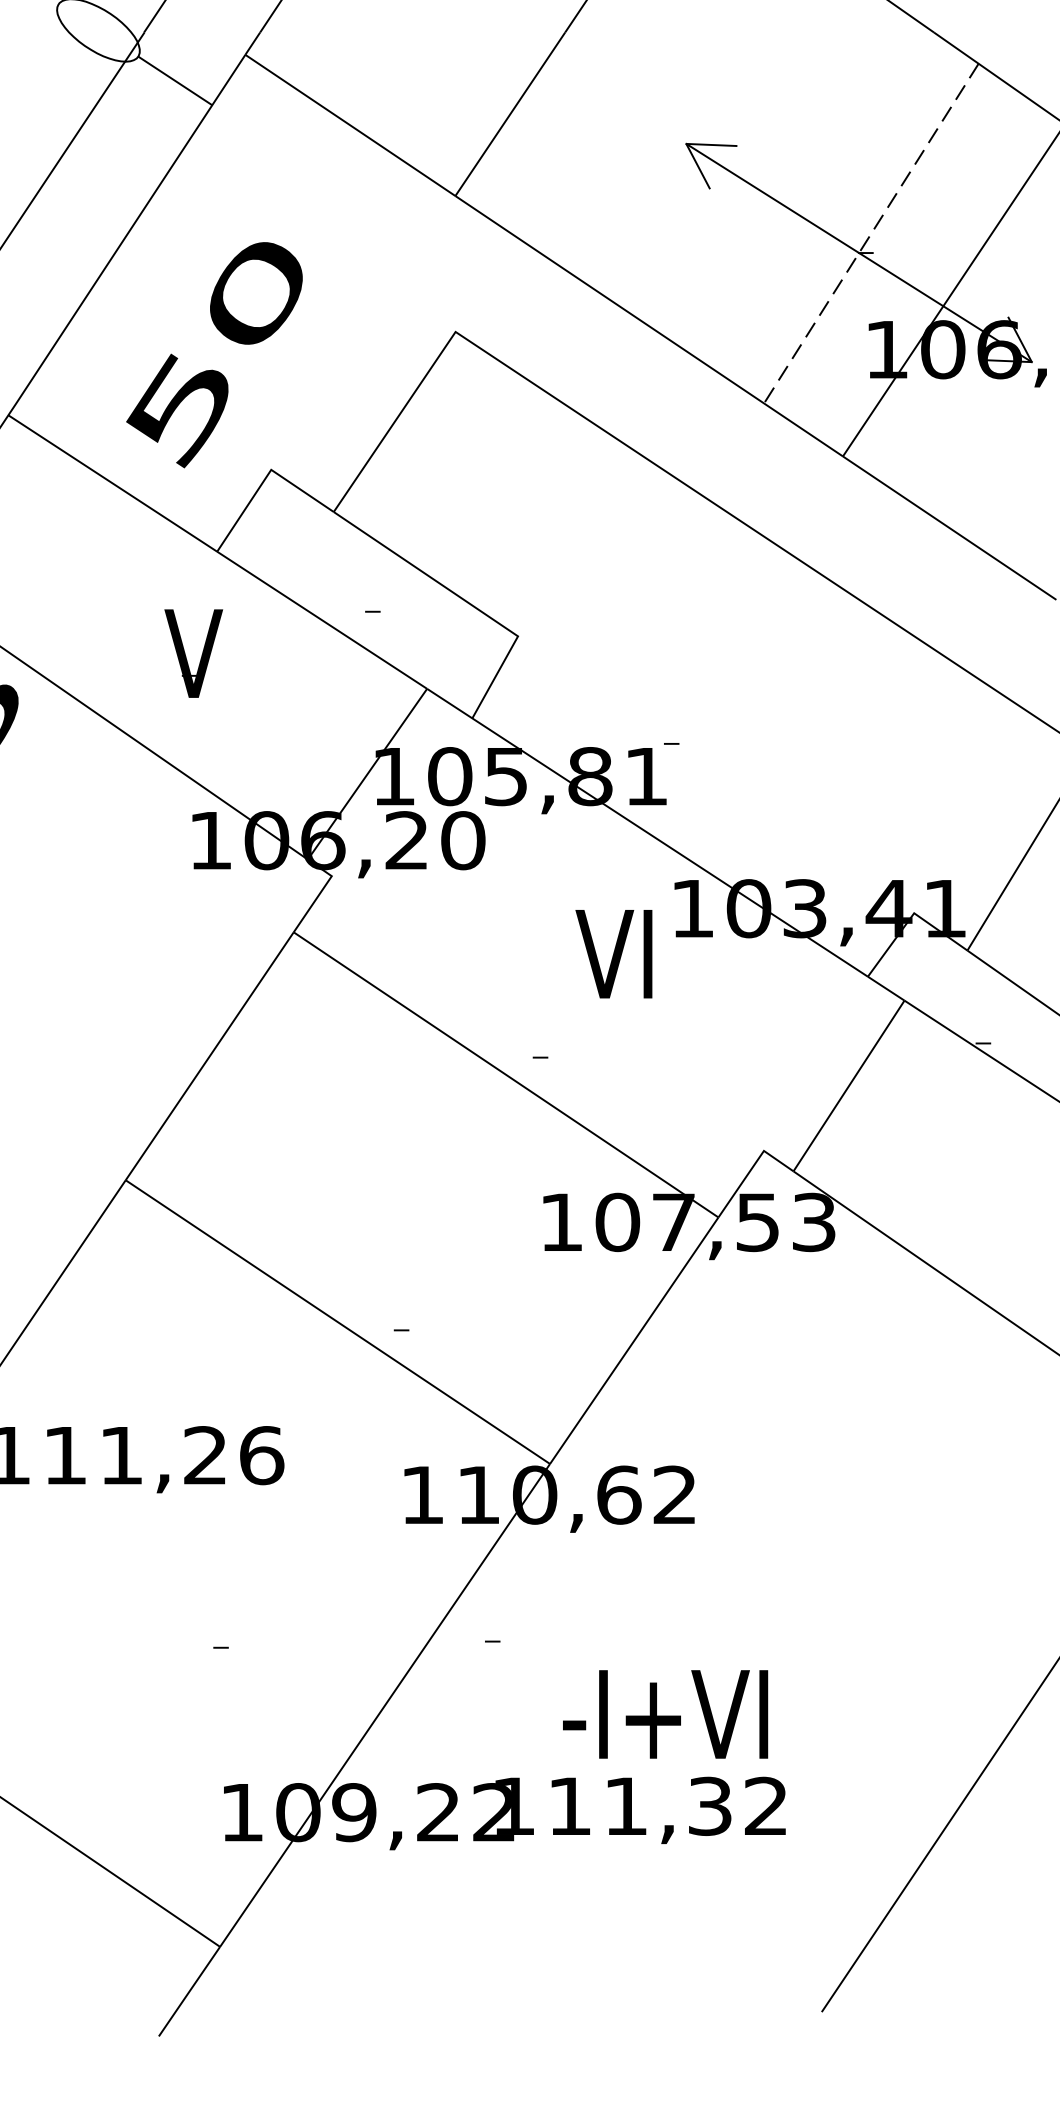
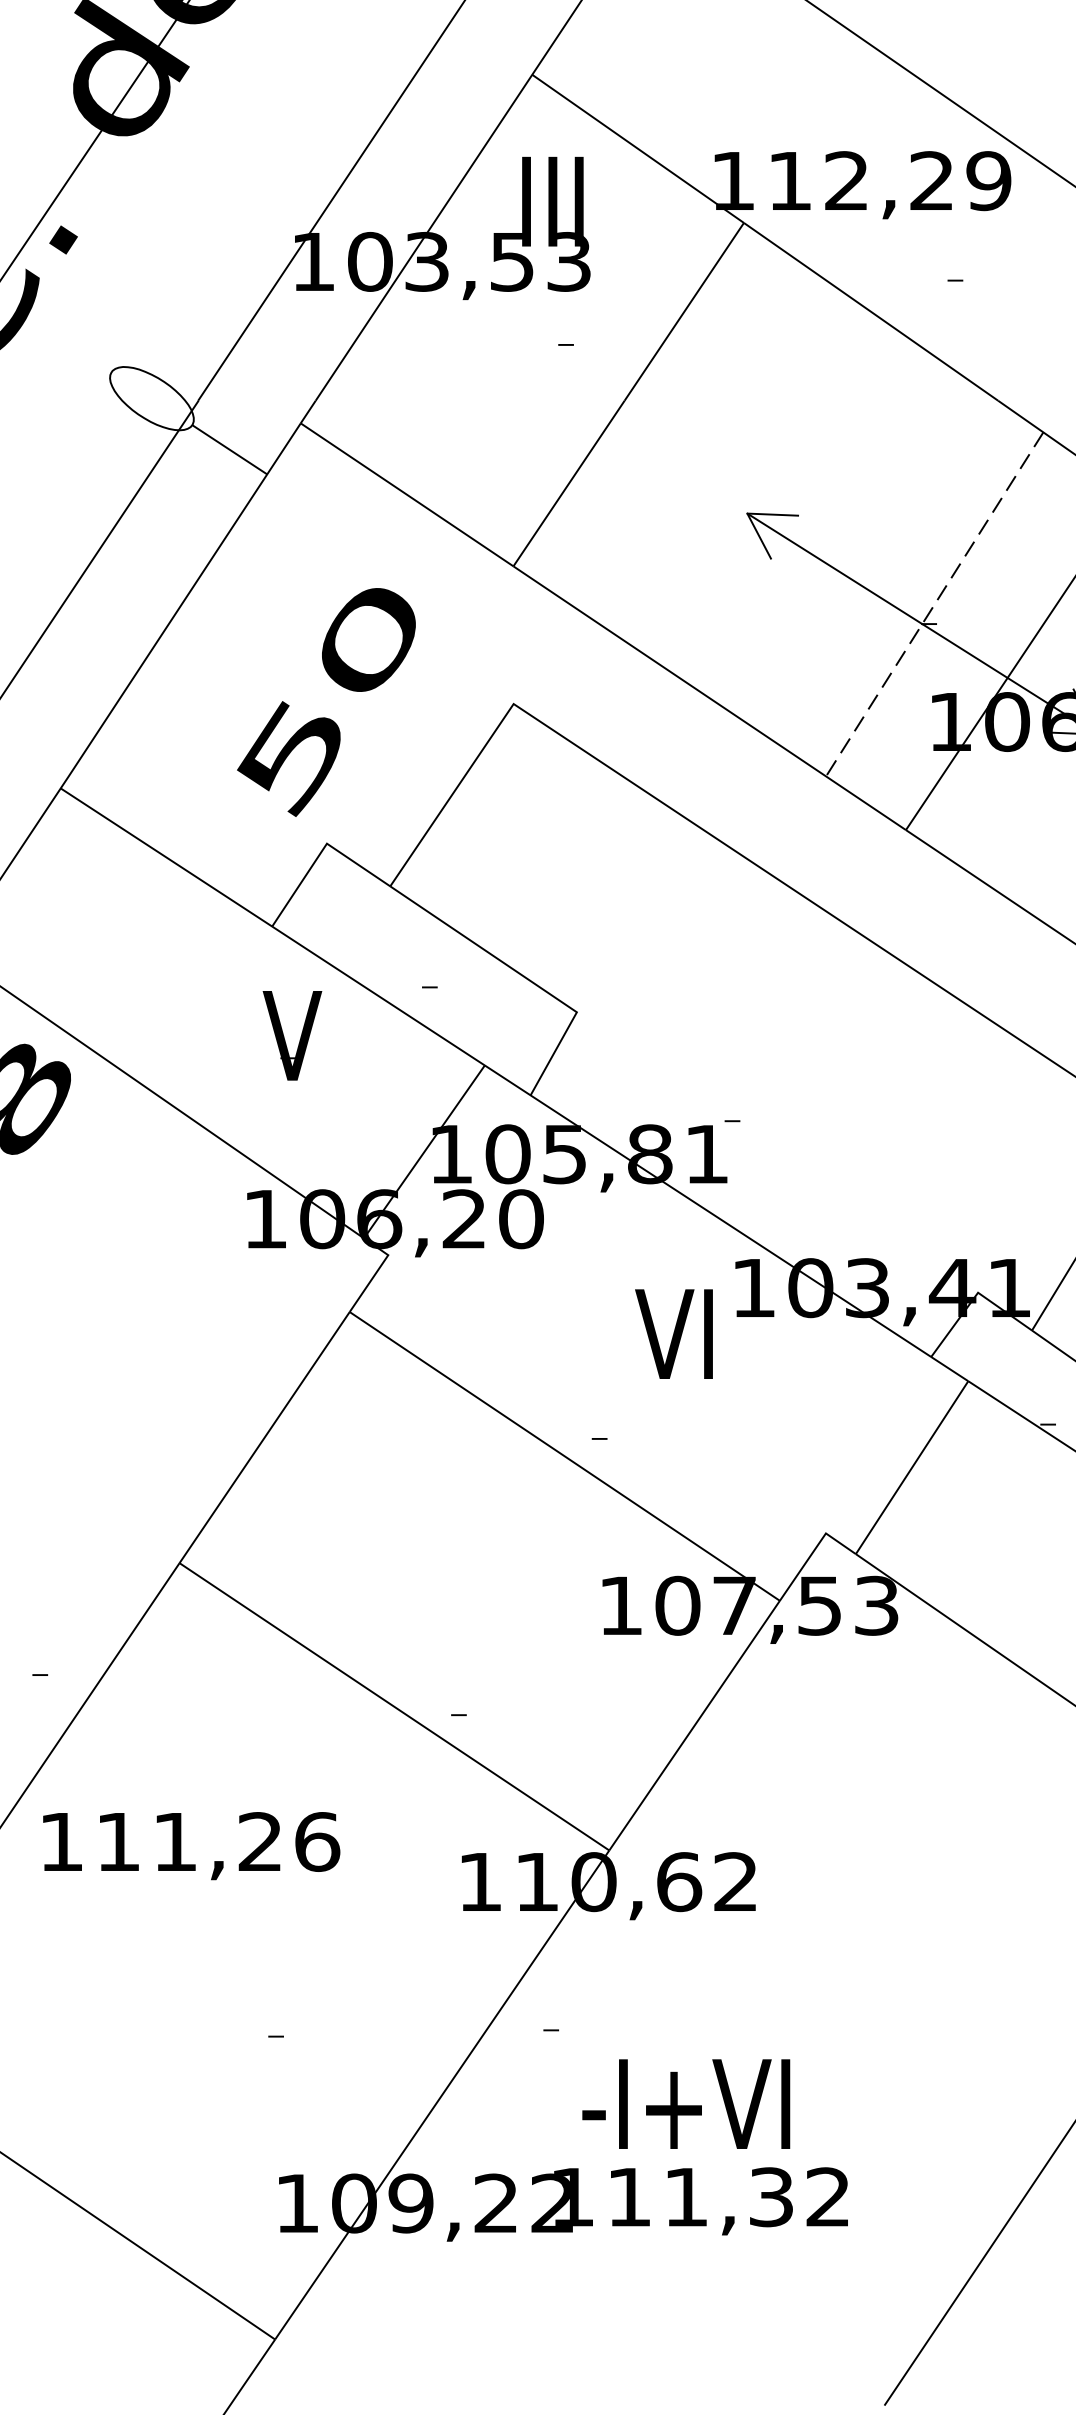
text: (214, 355) -> (326, 702), moved
part: (185, 654) -> (284, 1036), moved
text: (665, 1713) -> (686, 2103), moved

